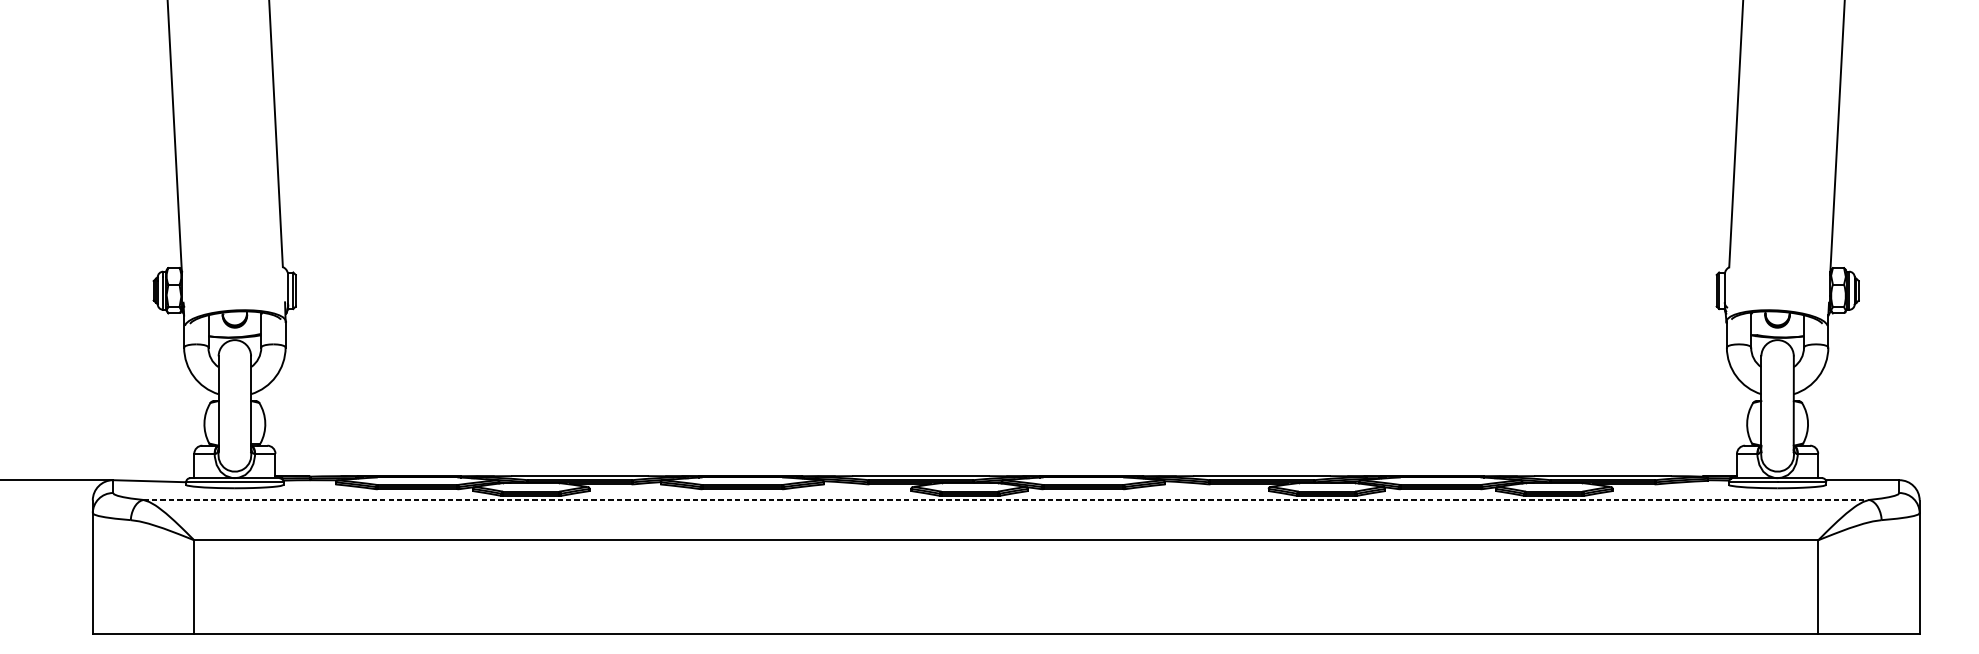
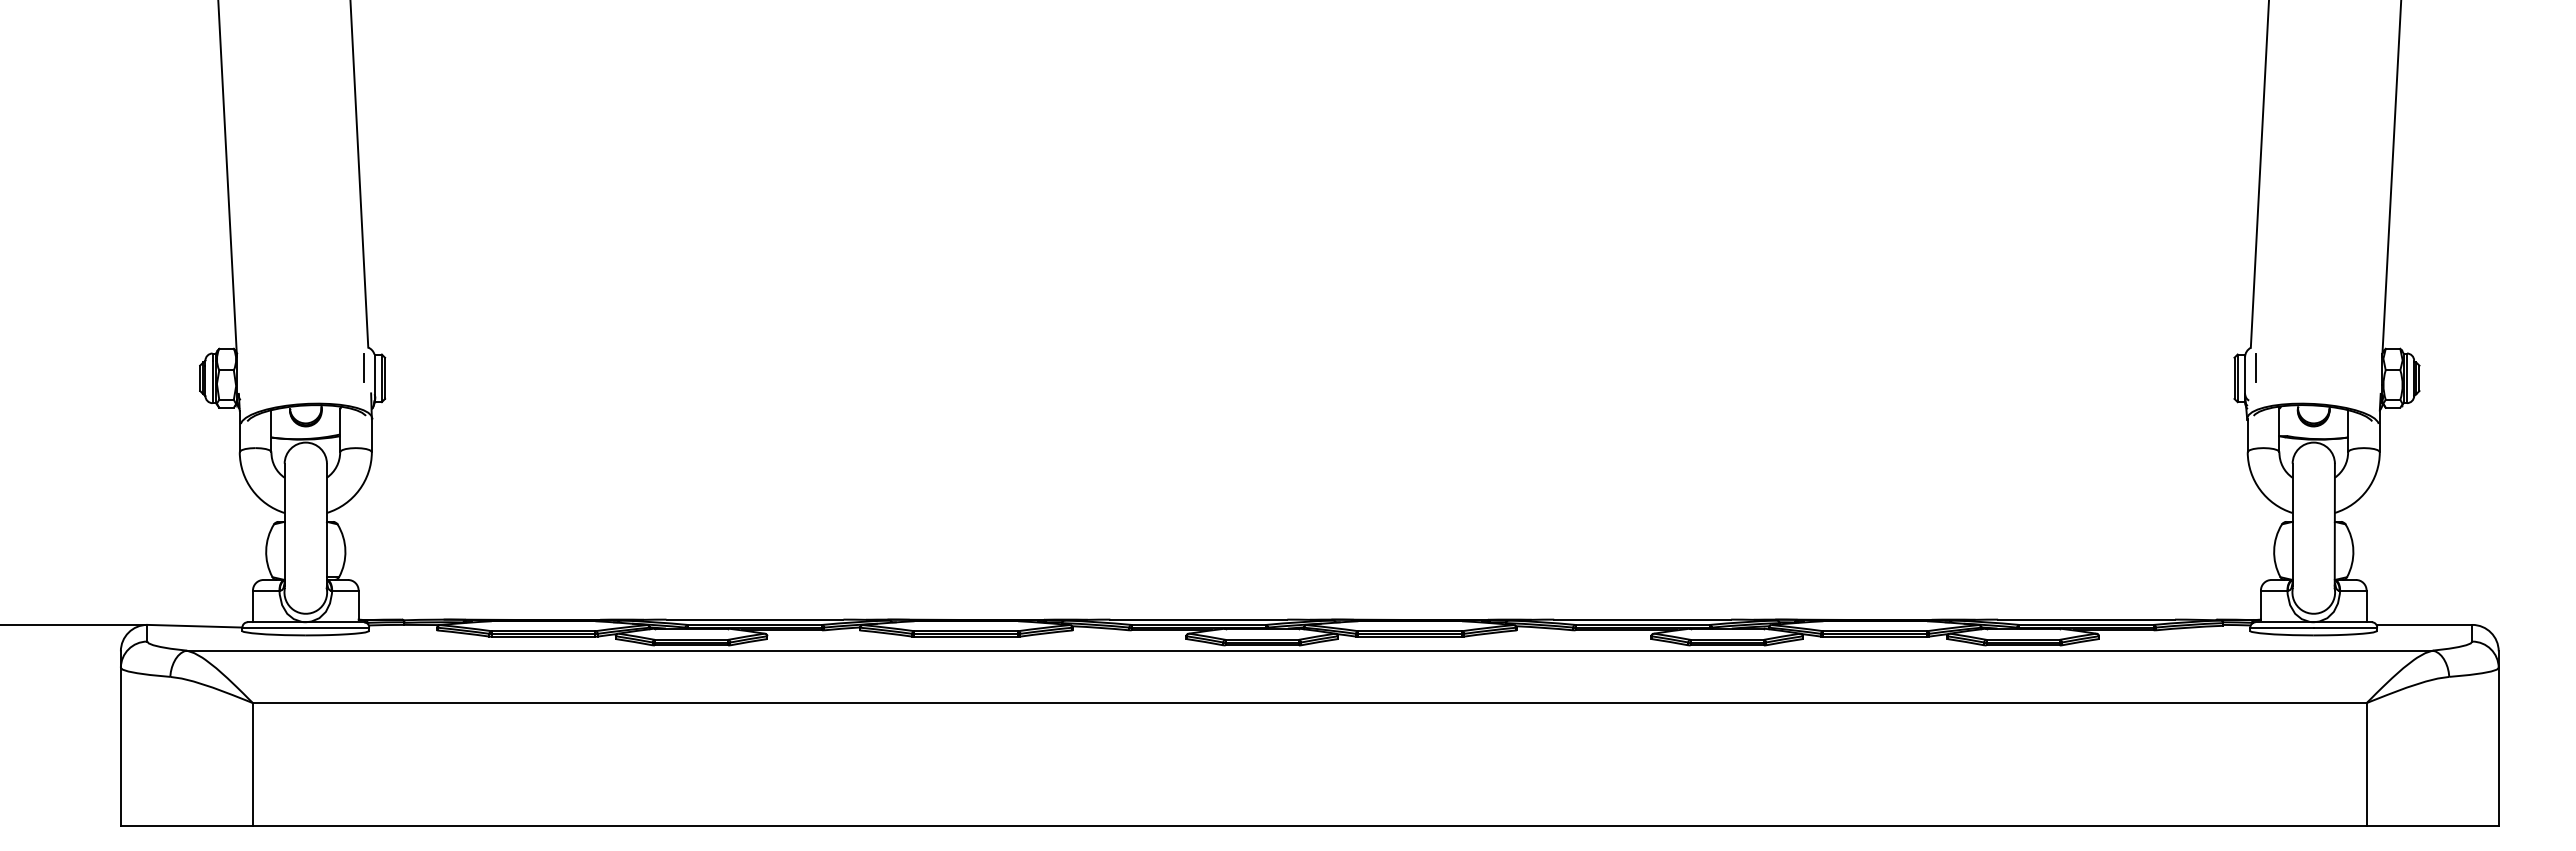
line: (279, 282) -> (363, 367), added
line: (1732, 282) -> (2255, 367), added
line: (1006, 499) -> (1309, 650), dashed -> solid

